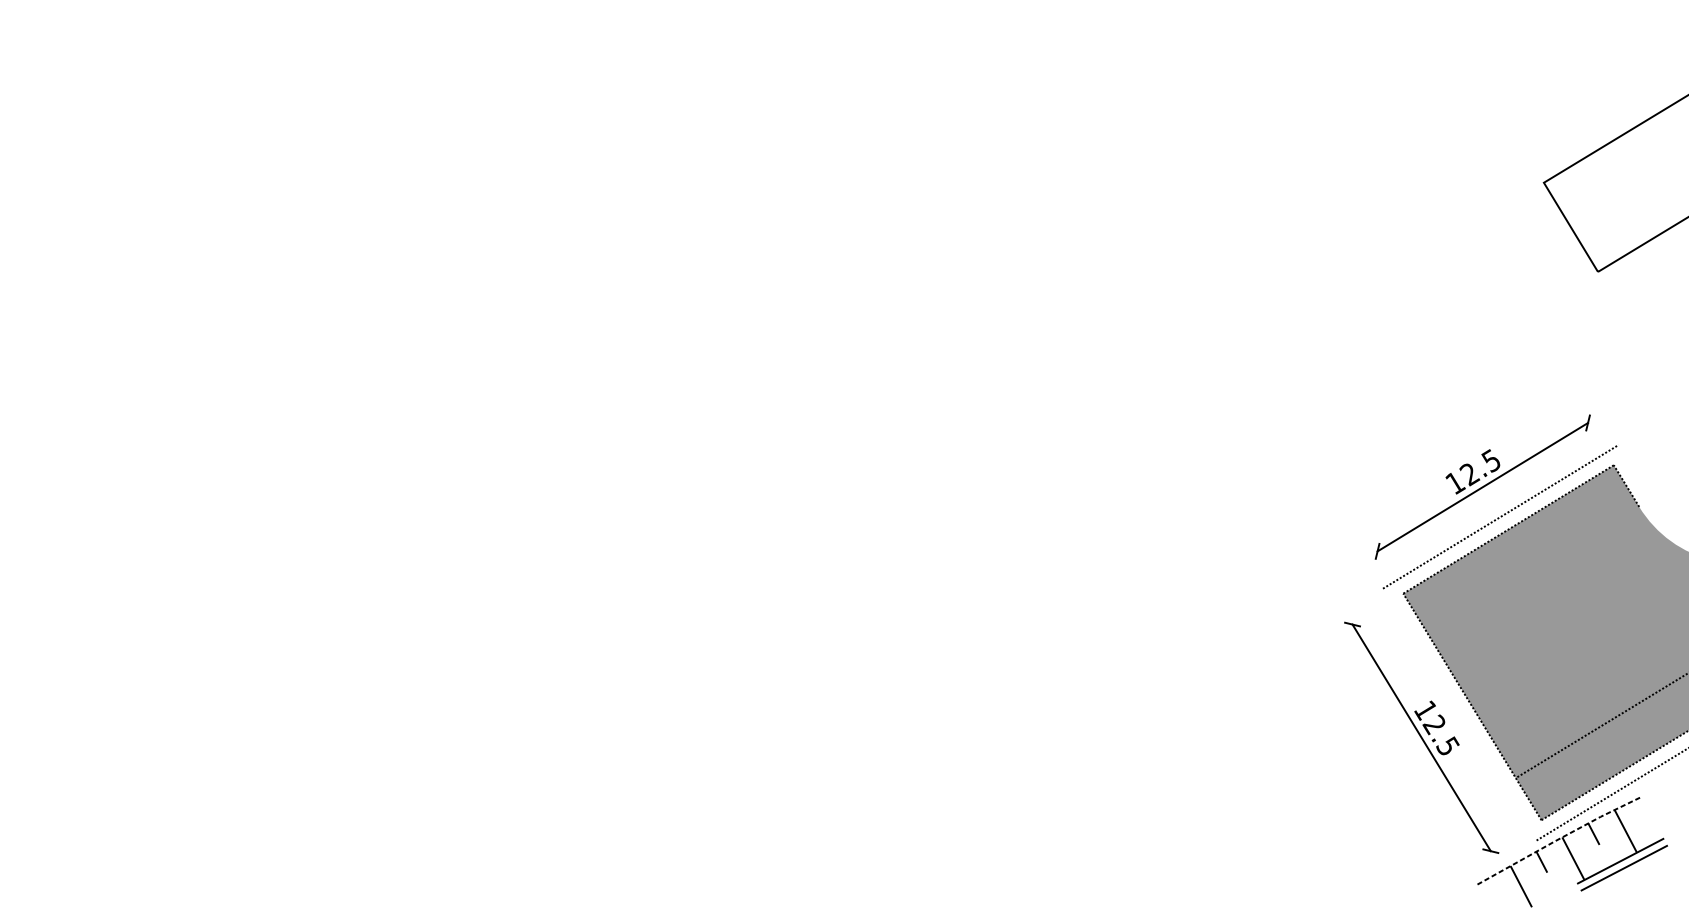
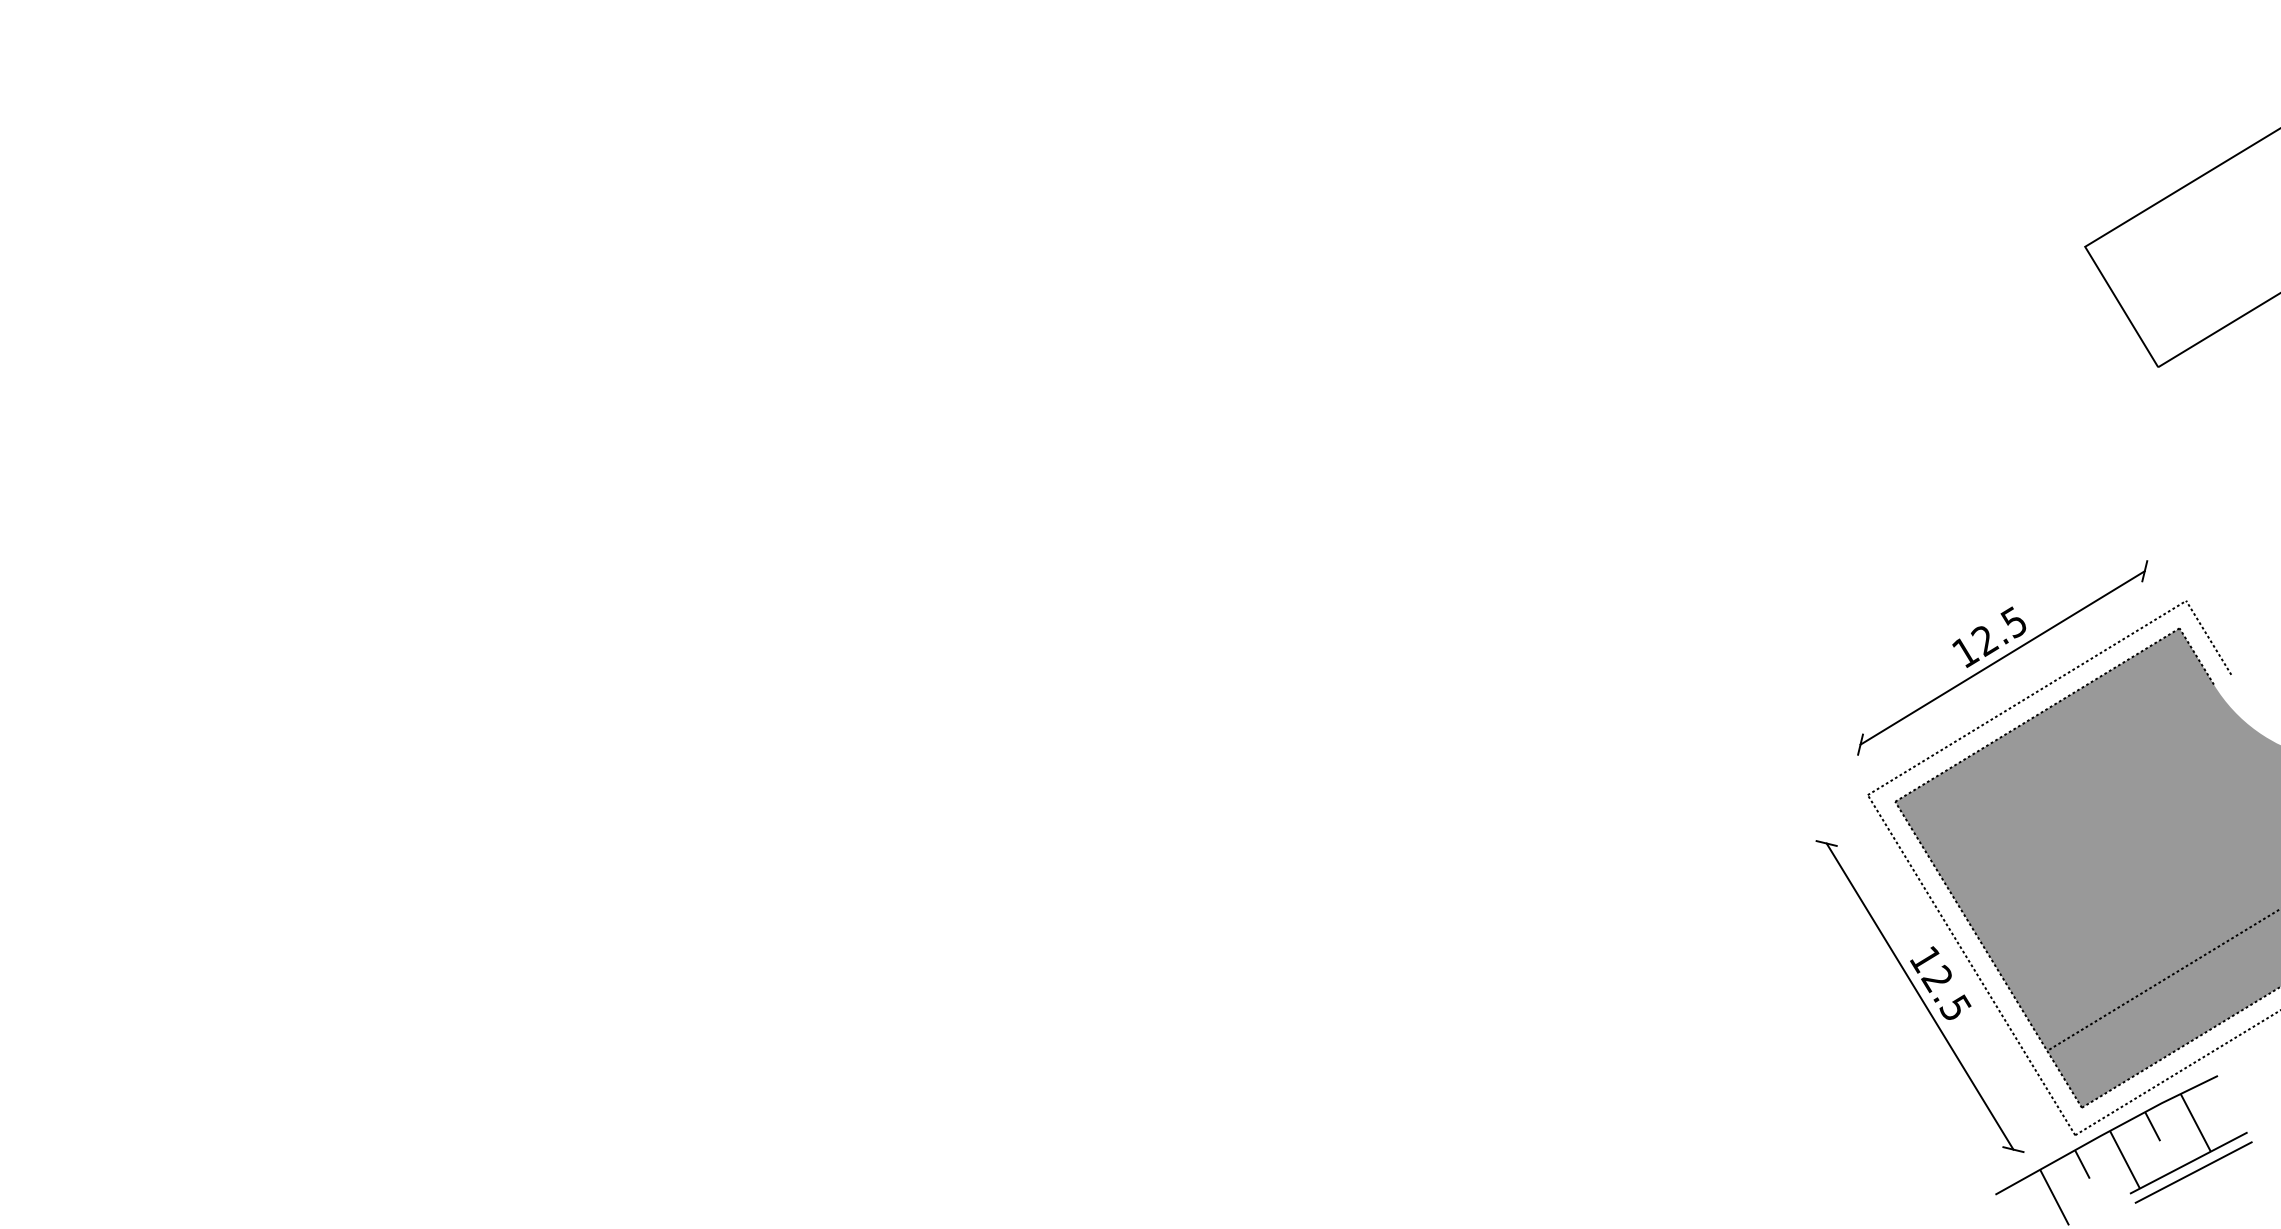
line: (1635, 472) -> (2208, 637), added
line: (1459, 714) -> (1971, 965), added
line: (1559, 838) -> (2106, 1132), dashed -> solid

